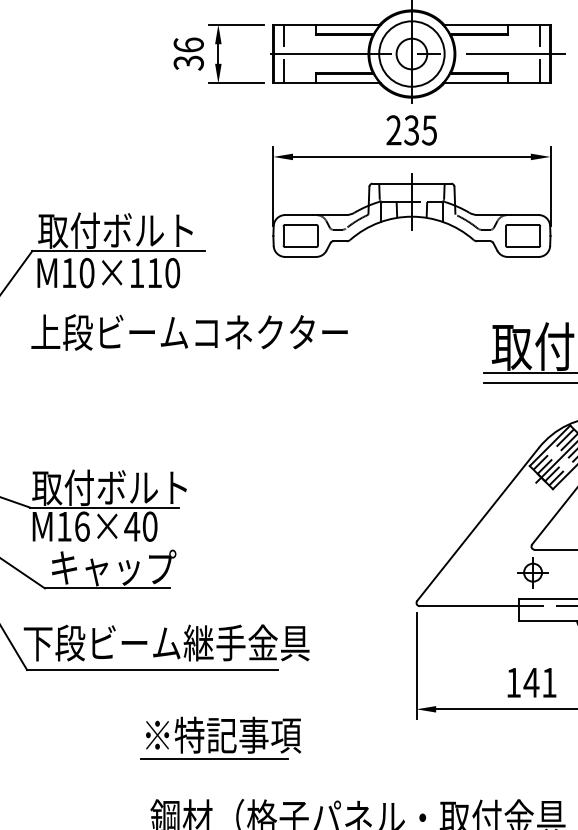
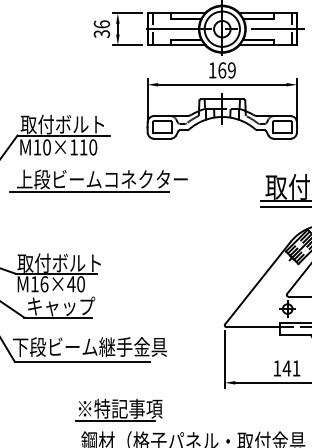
text: (410, 130) -> (221, 70), 235 -> 169
line: (165, 354) -> (89, 191), added
part: (219, 736) -> (118, 409), moved

